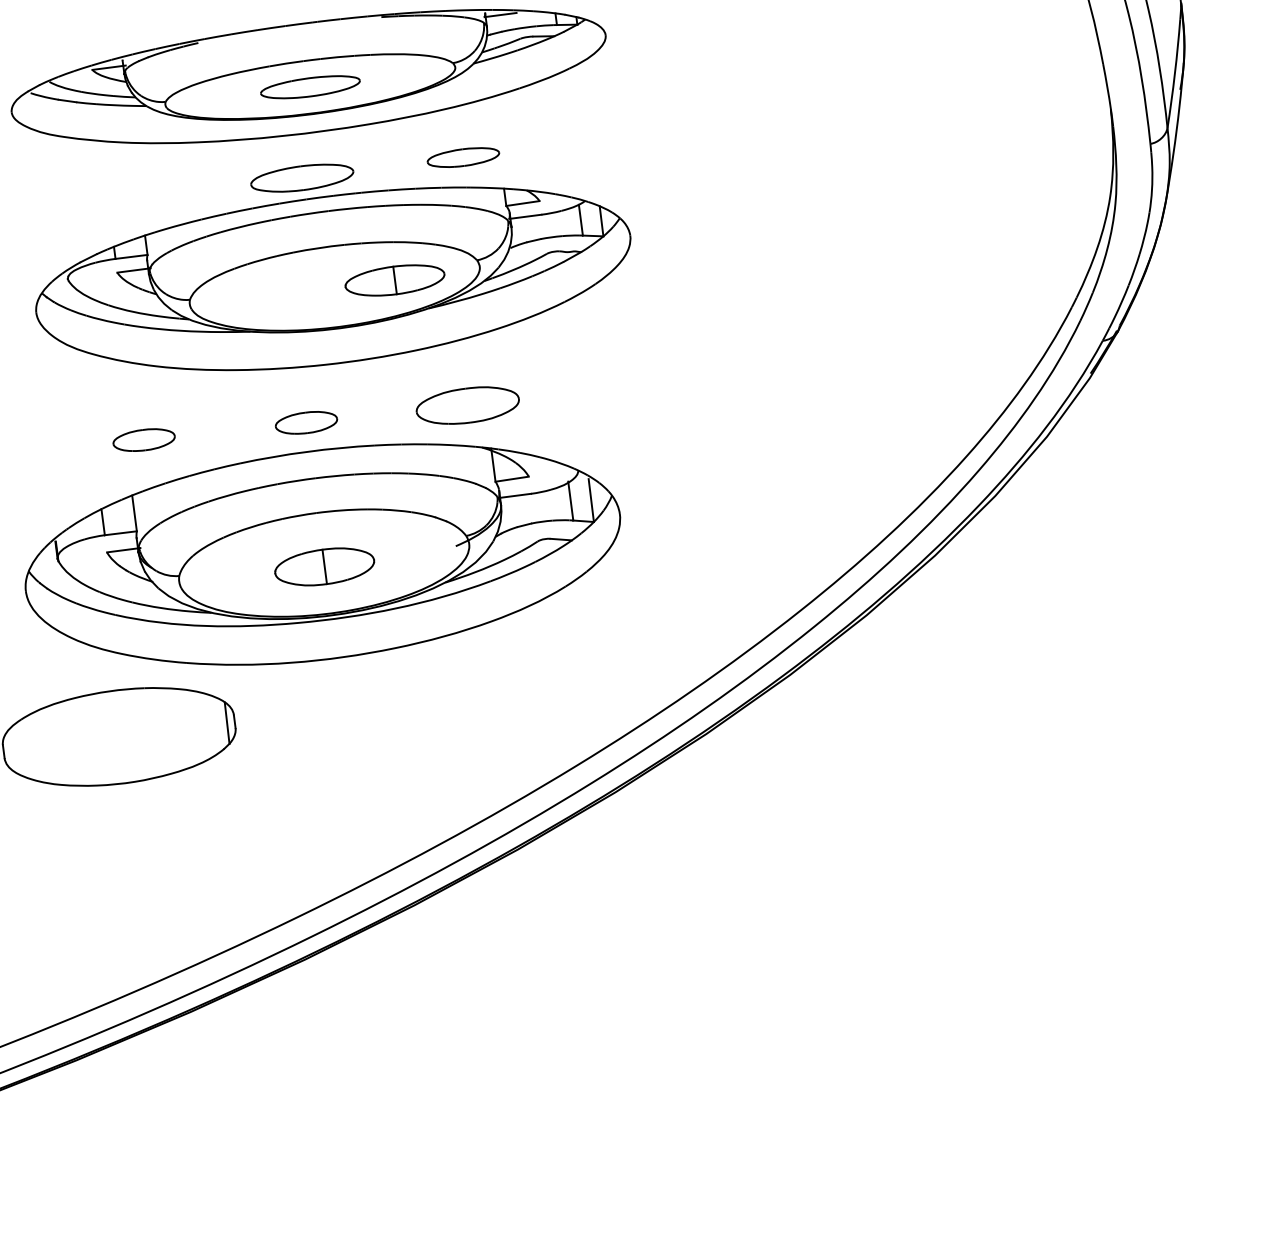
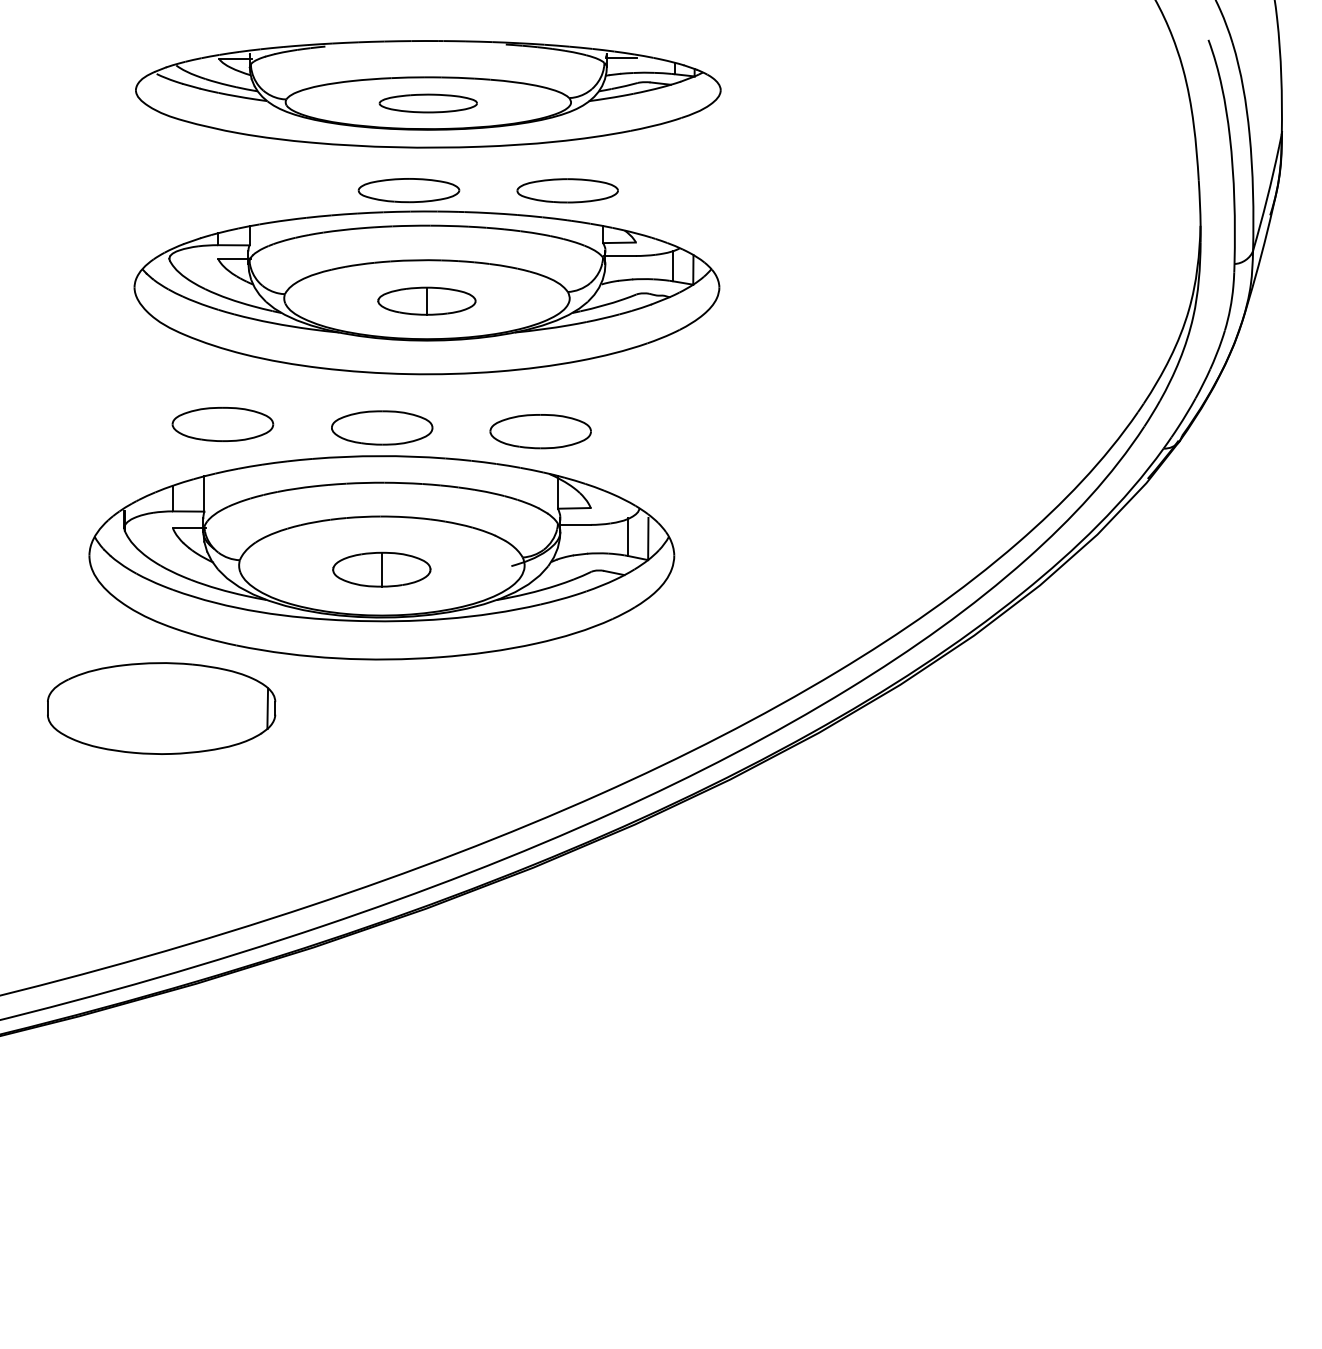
part: (463, 157) -> (567, 190), size x1.43
part: (394, 279) -> (426, 300), moved
part: (306, 422) -> (382, 427), size x1.67
part: (143, 439) -> (222, 423), size x1.67

